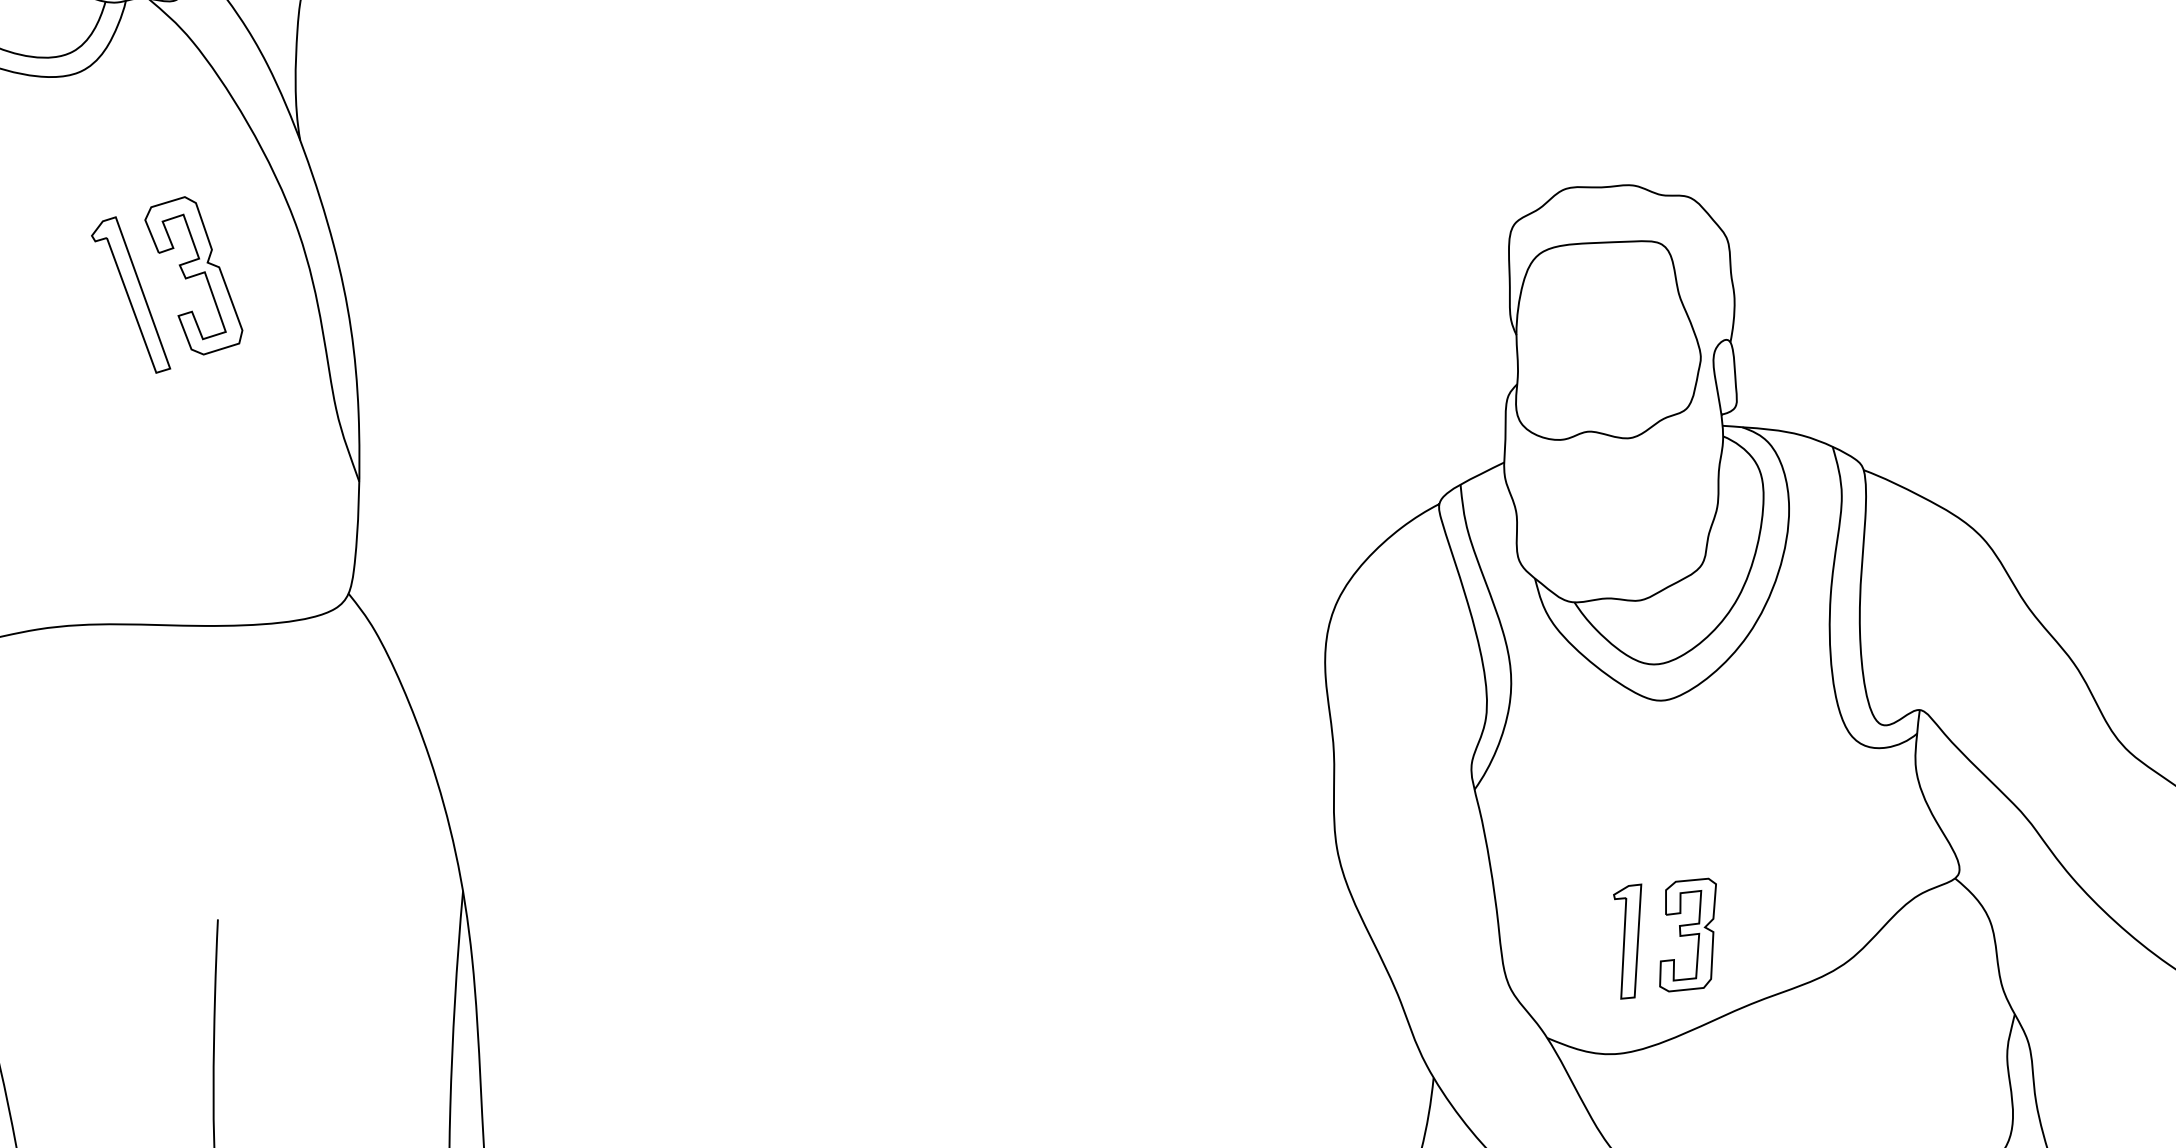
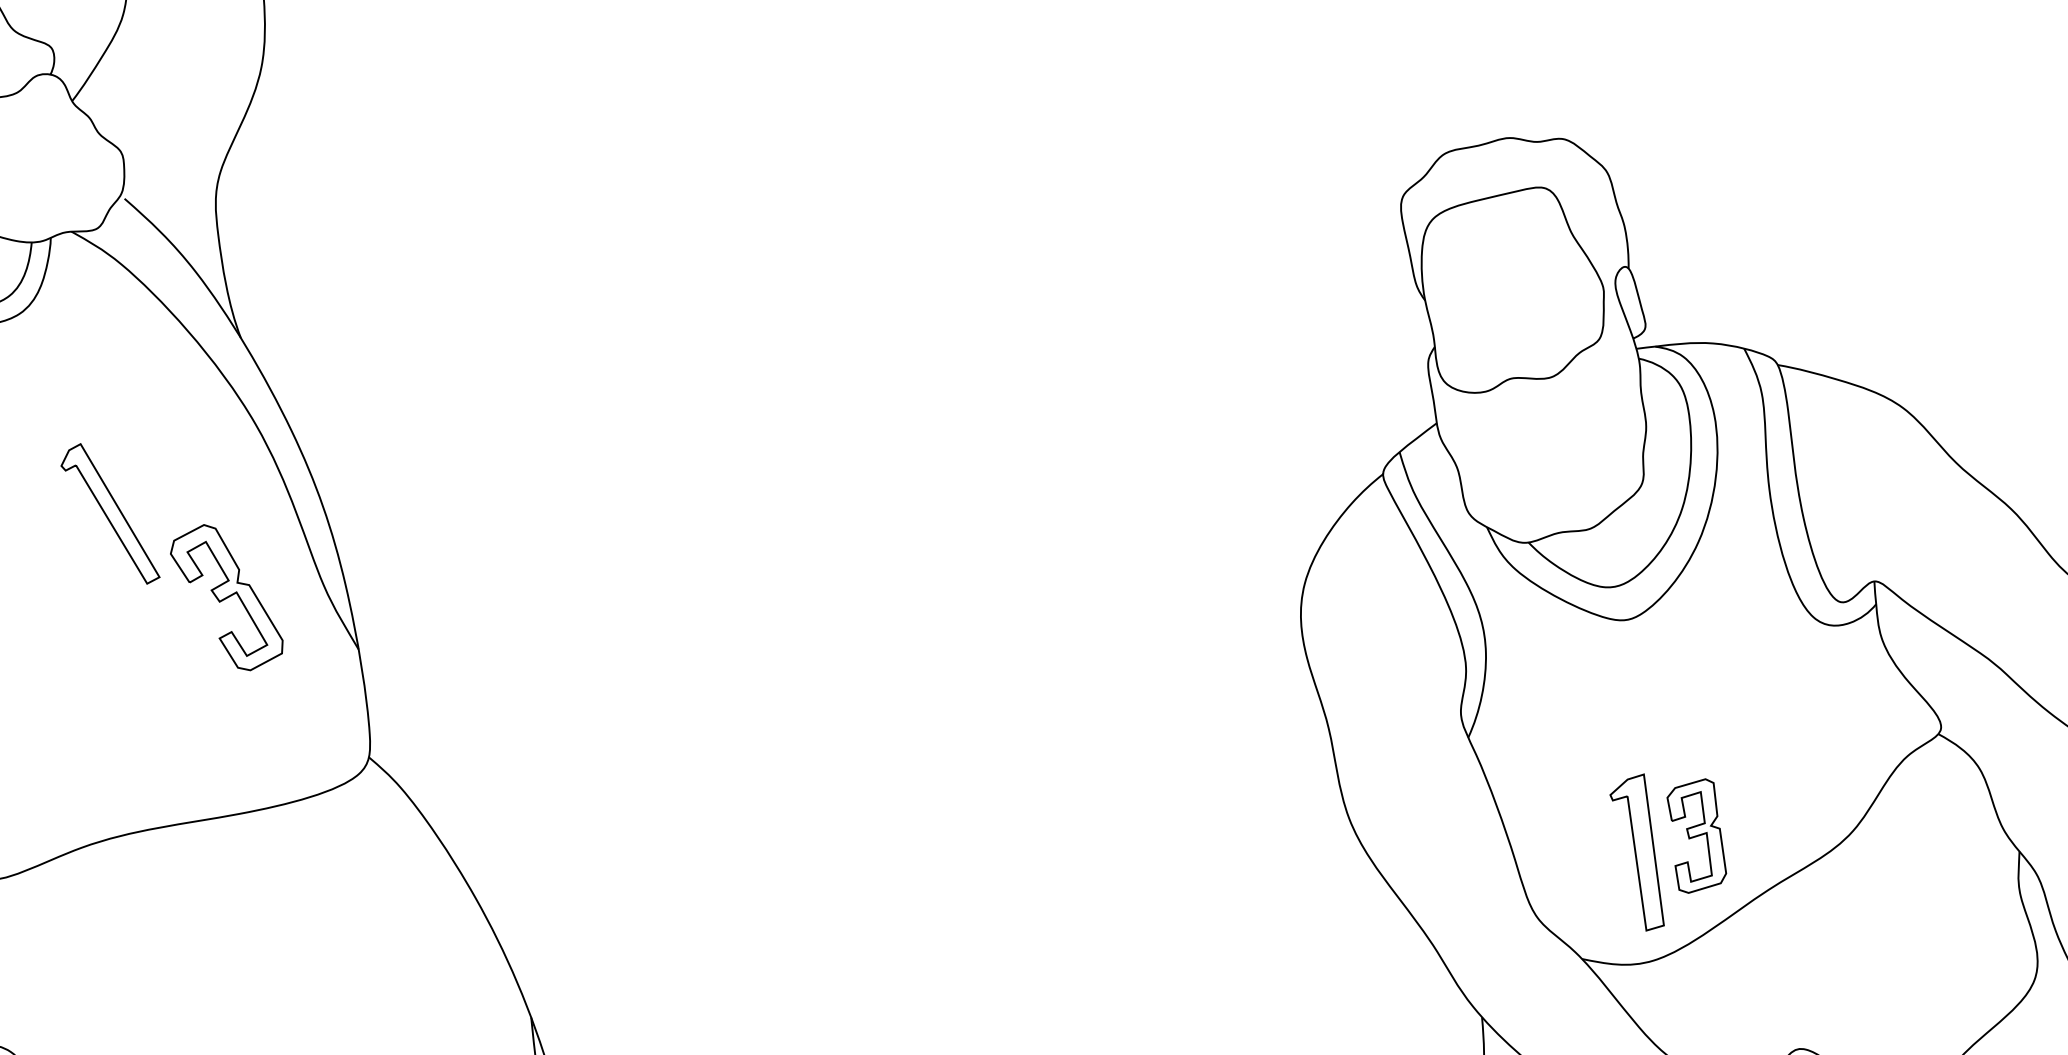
part: (193, 275) -> (226, 597), moved
part: (1627, 941) -> (1640, 853), size x1.4

